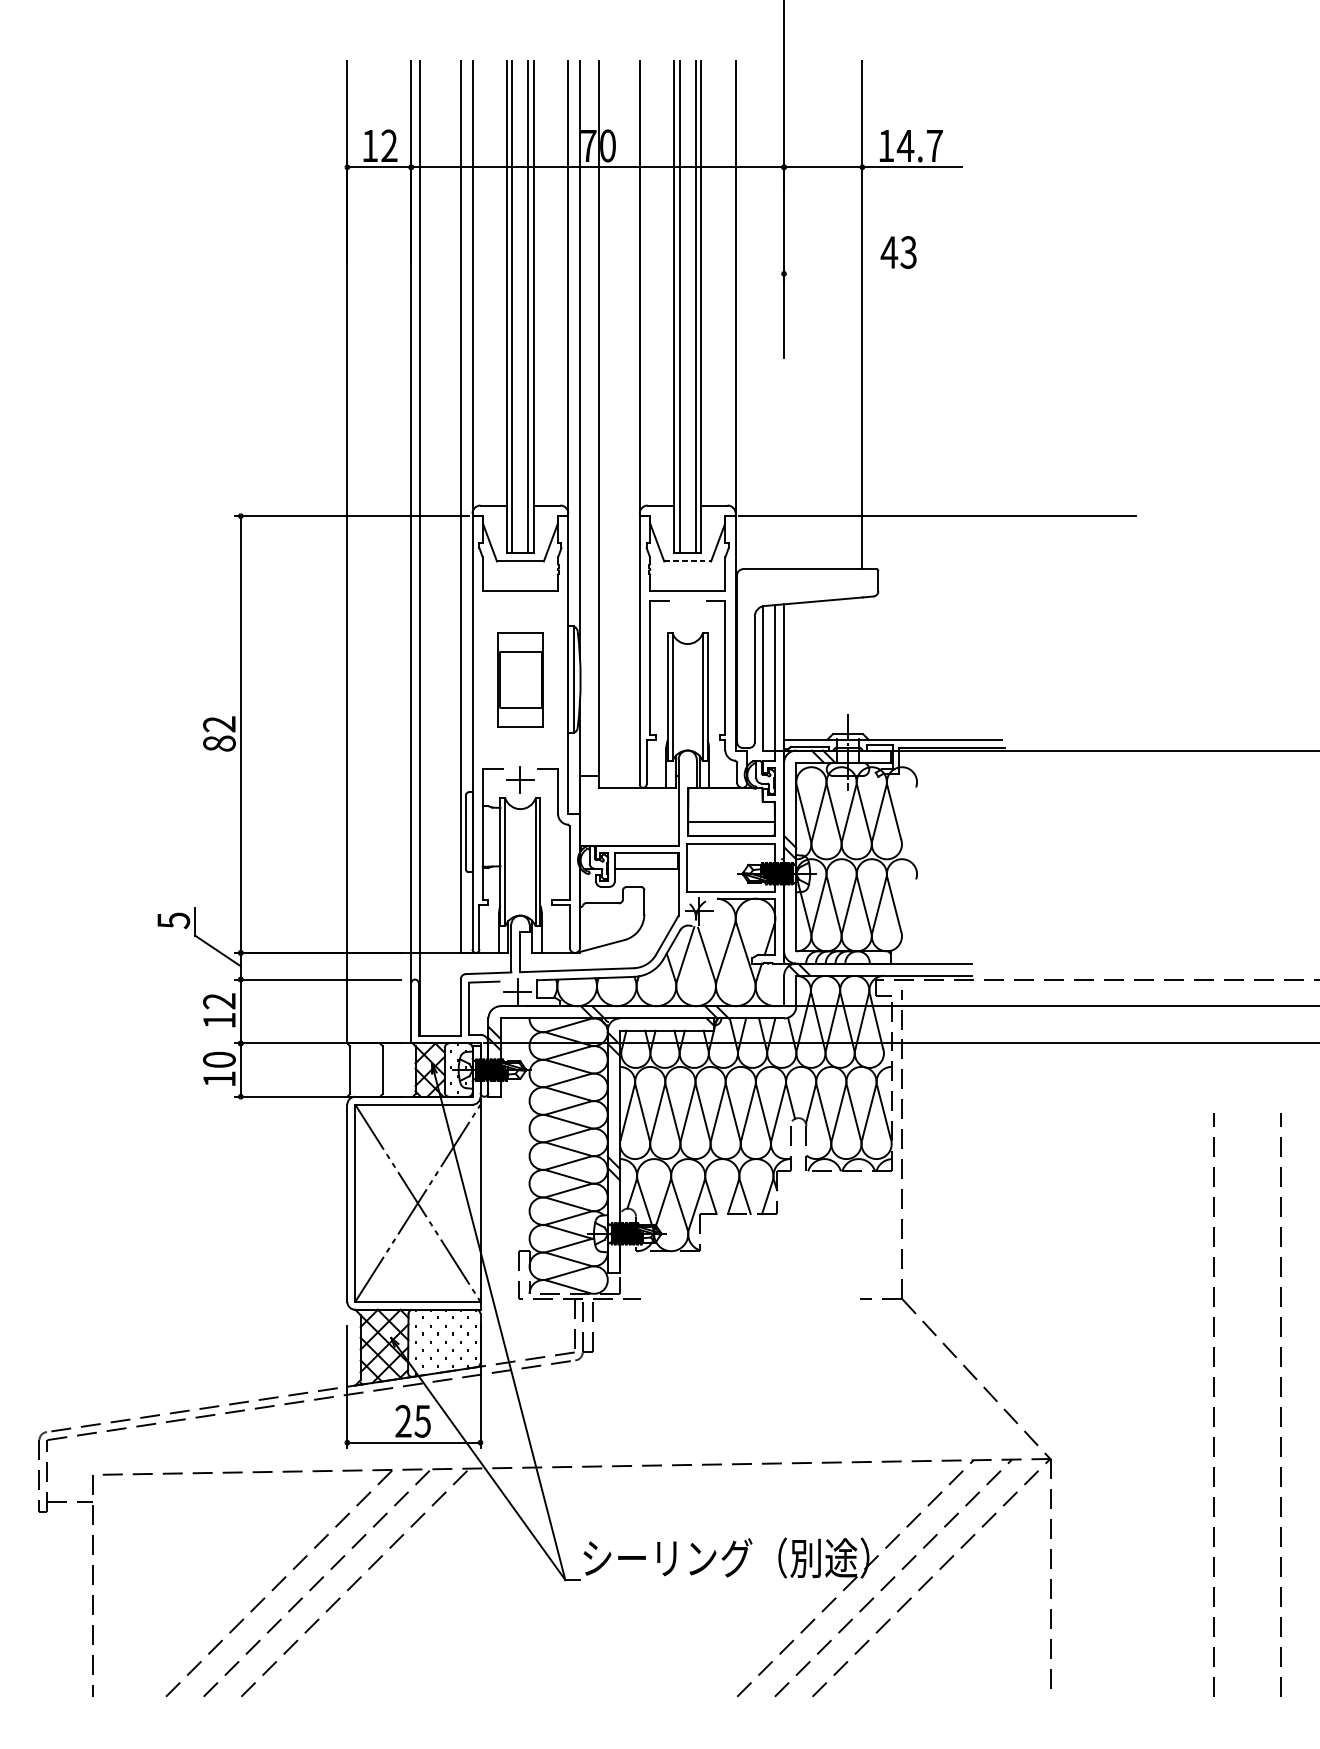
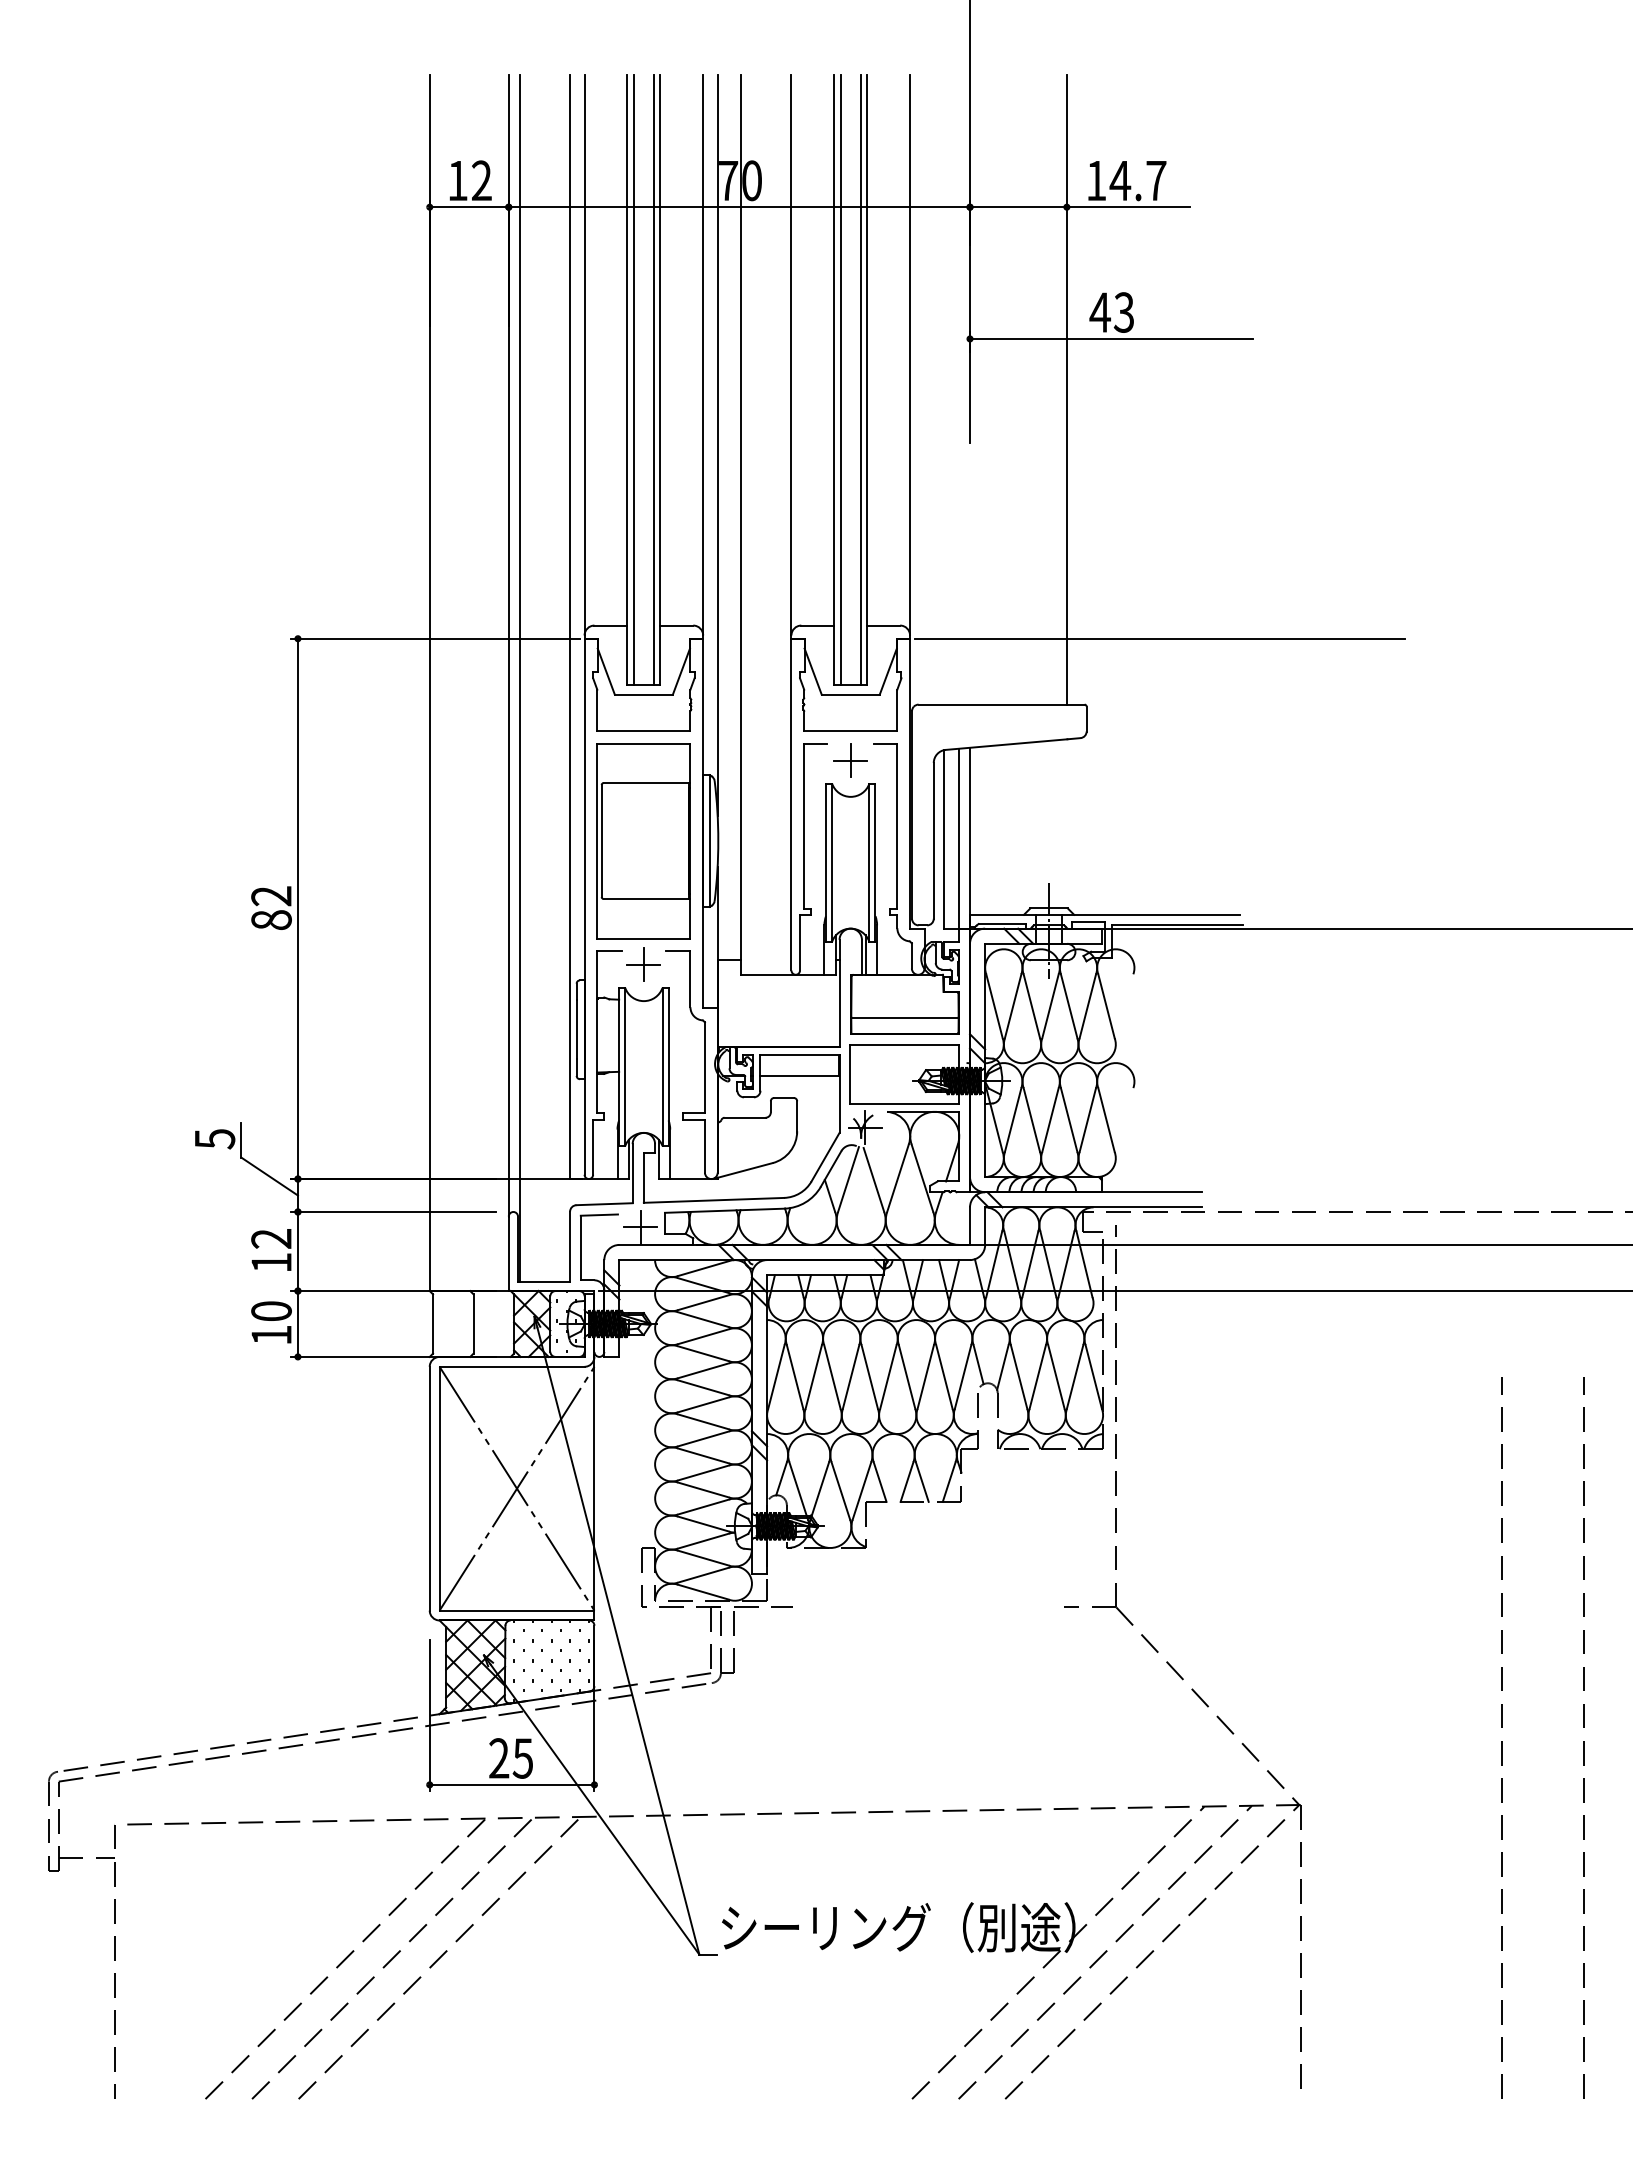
line: (898, 273) -> (1111, 338), added
line: (687, 561) -> (850, 694), dashed -> solid
part: (687, 614) -> (850, 760), added
part: (520, 680) -> (643, 841), size x1.67

